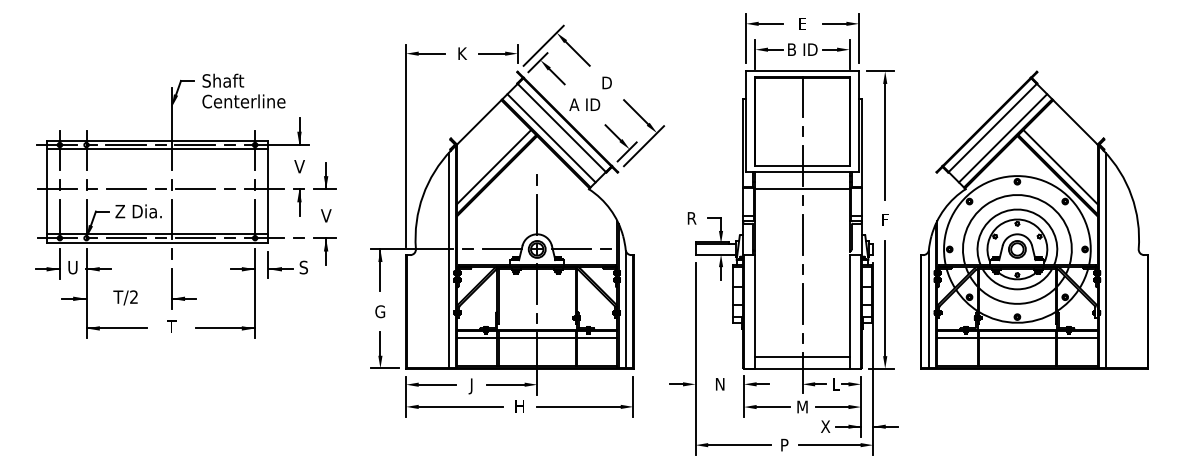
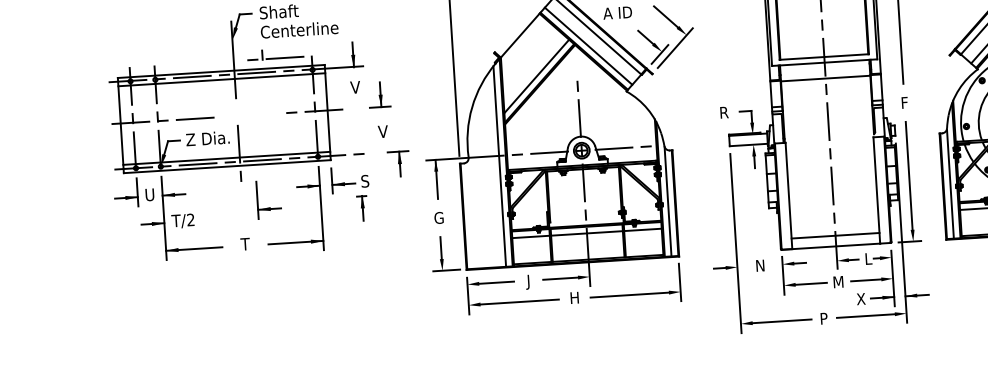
part: (185, 184) -> (275, 53), moved
part: (298, 202) -> (361, 208), moved
part: (324, 251) -> (398, 164), moved
part: (184, 296) -> (270, 206), moved
text: (125, 297) -> (182, 220), moved

